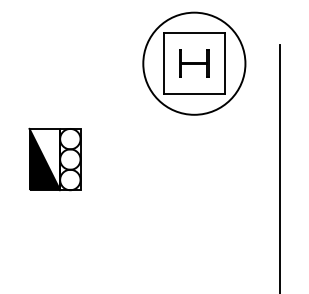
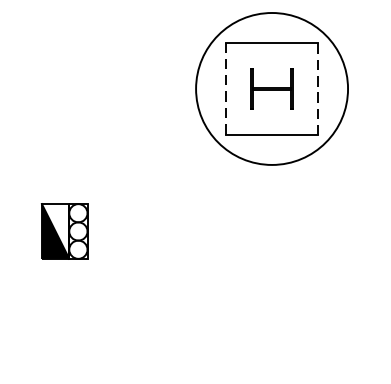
line: (163, 63) -> (226, 88), solid -> dashed
line: (225, 63) -> (318, 88), solid -> dashed
part: (54, 159) -> (63, 231), size x0.6

